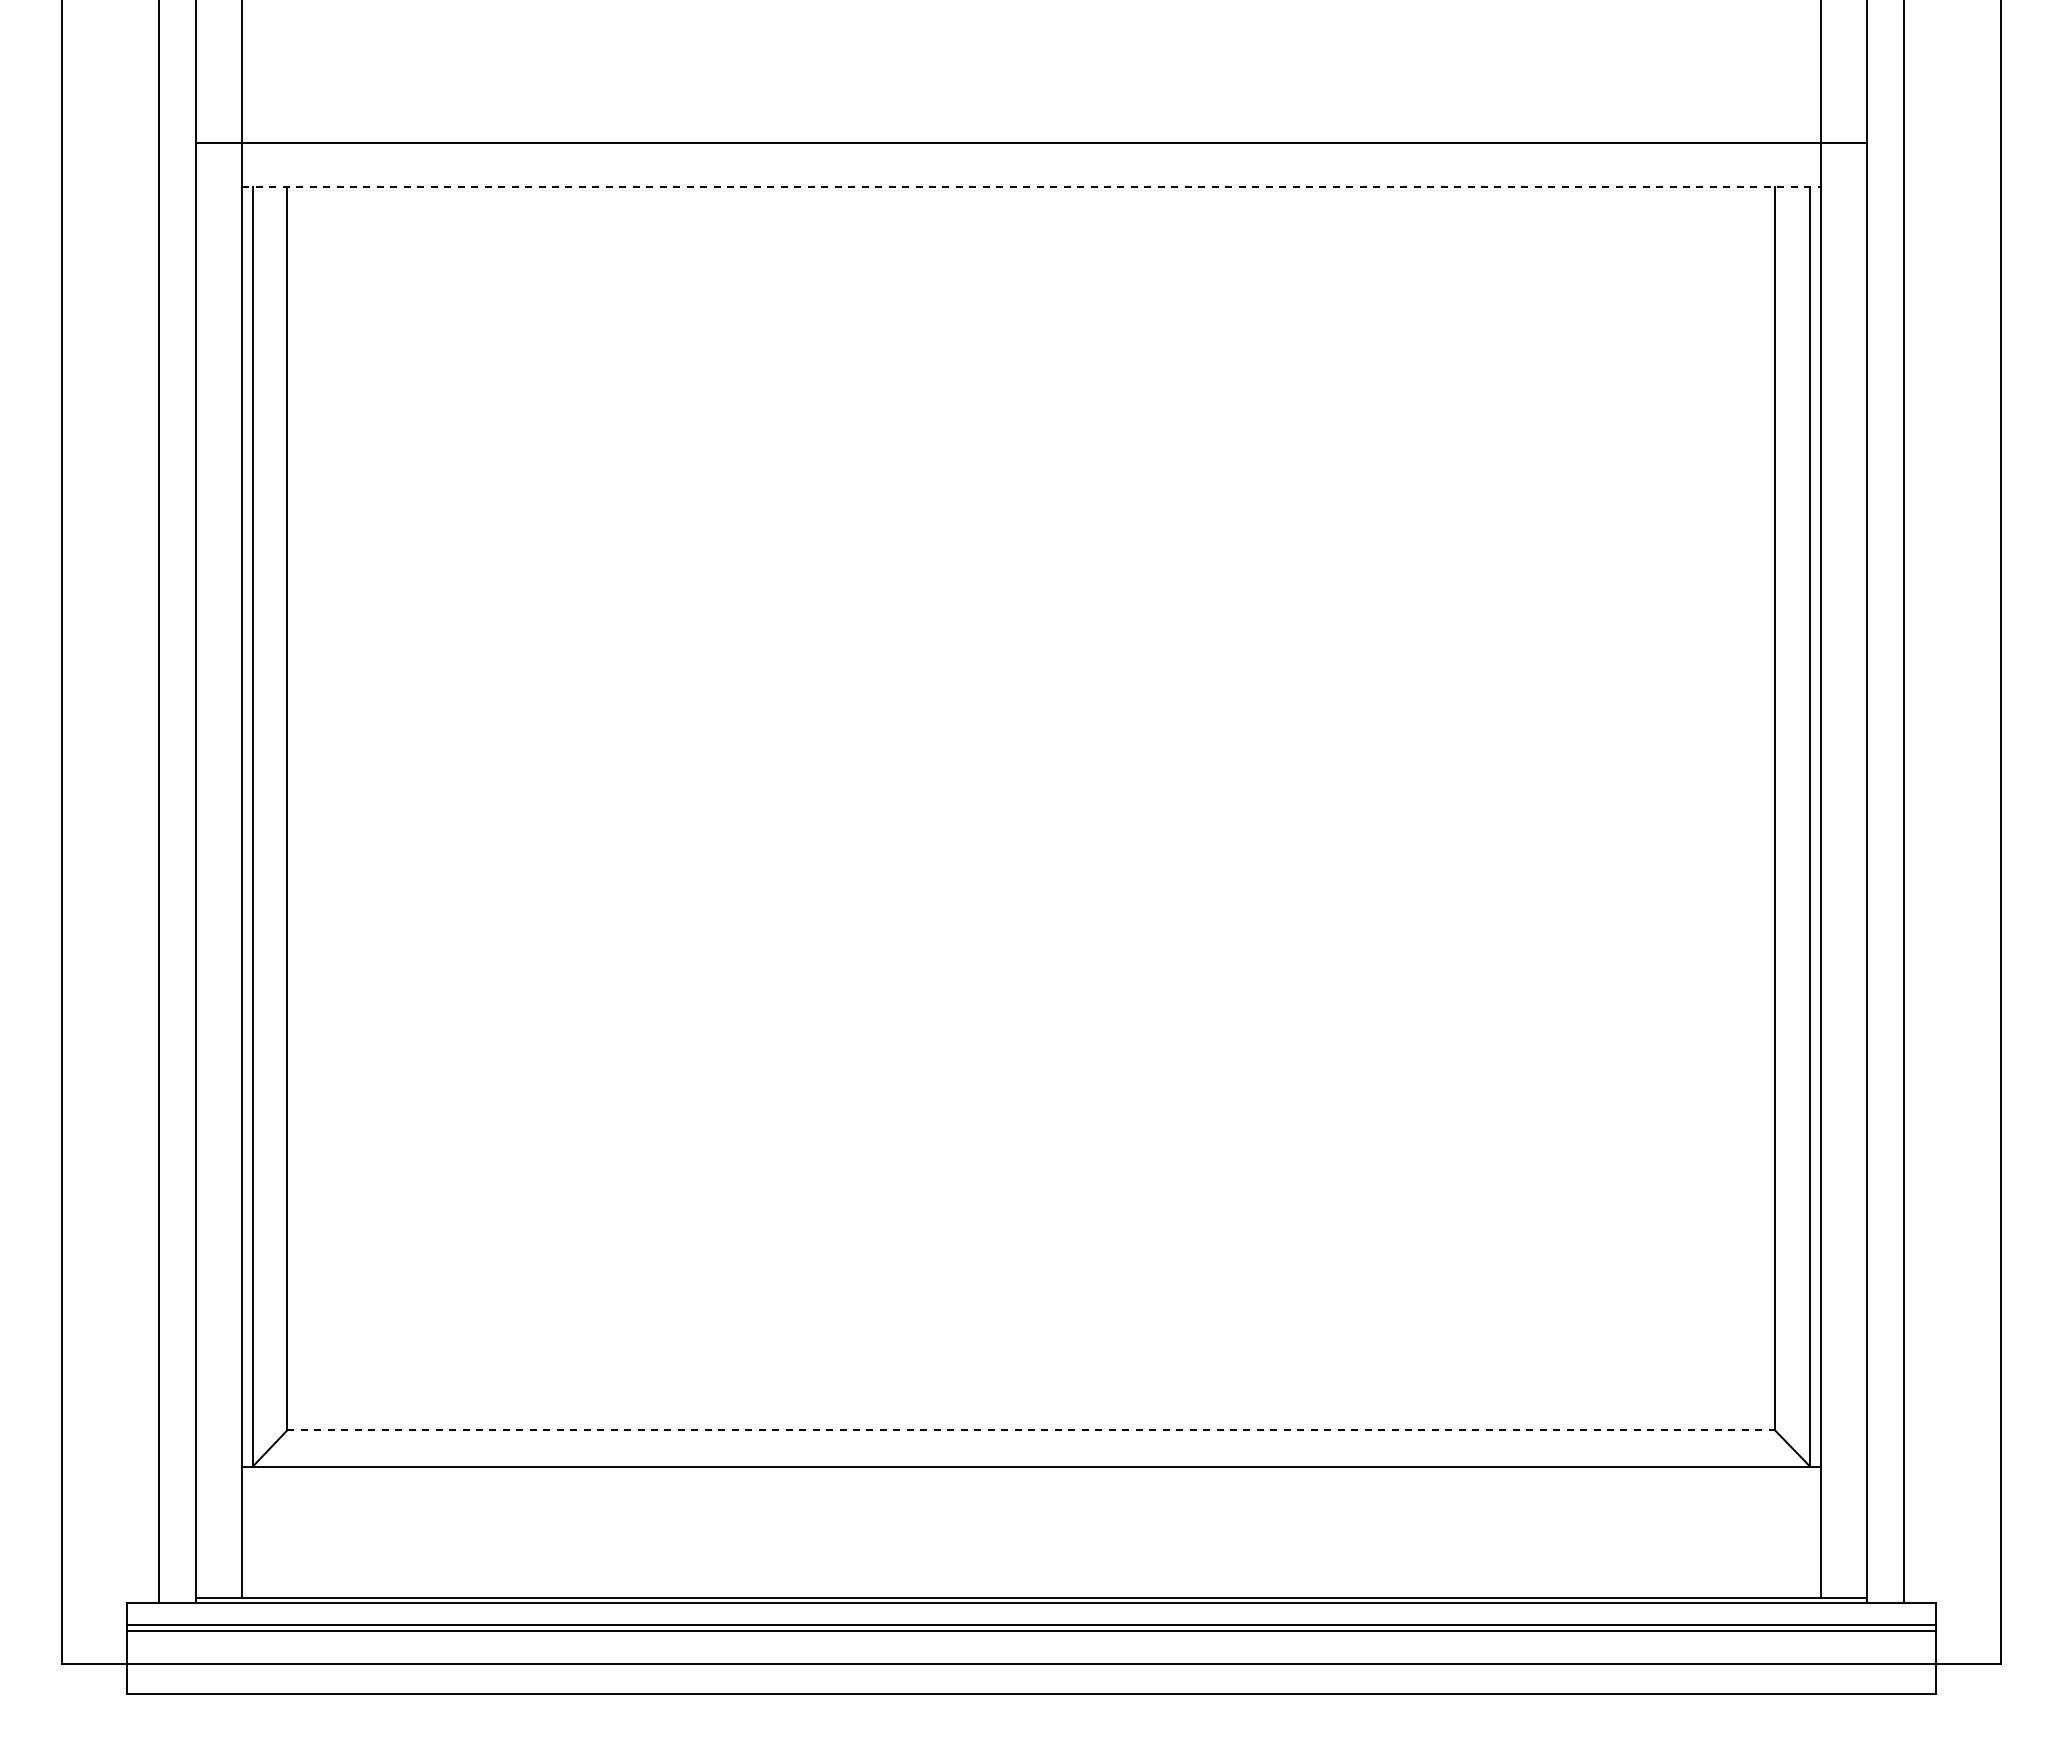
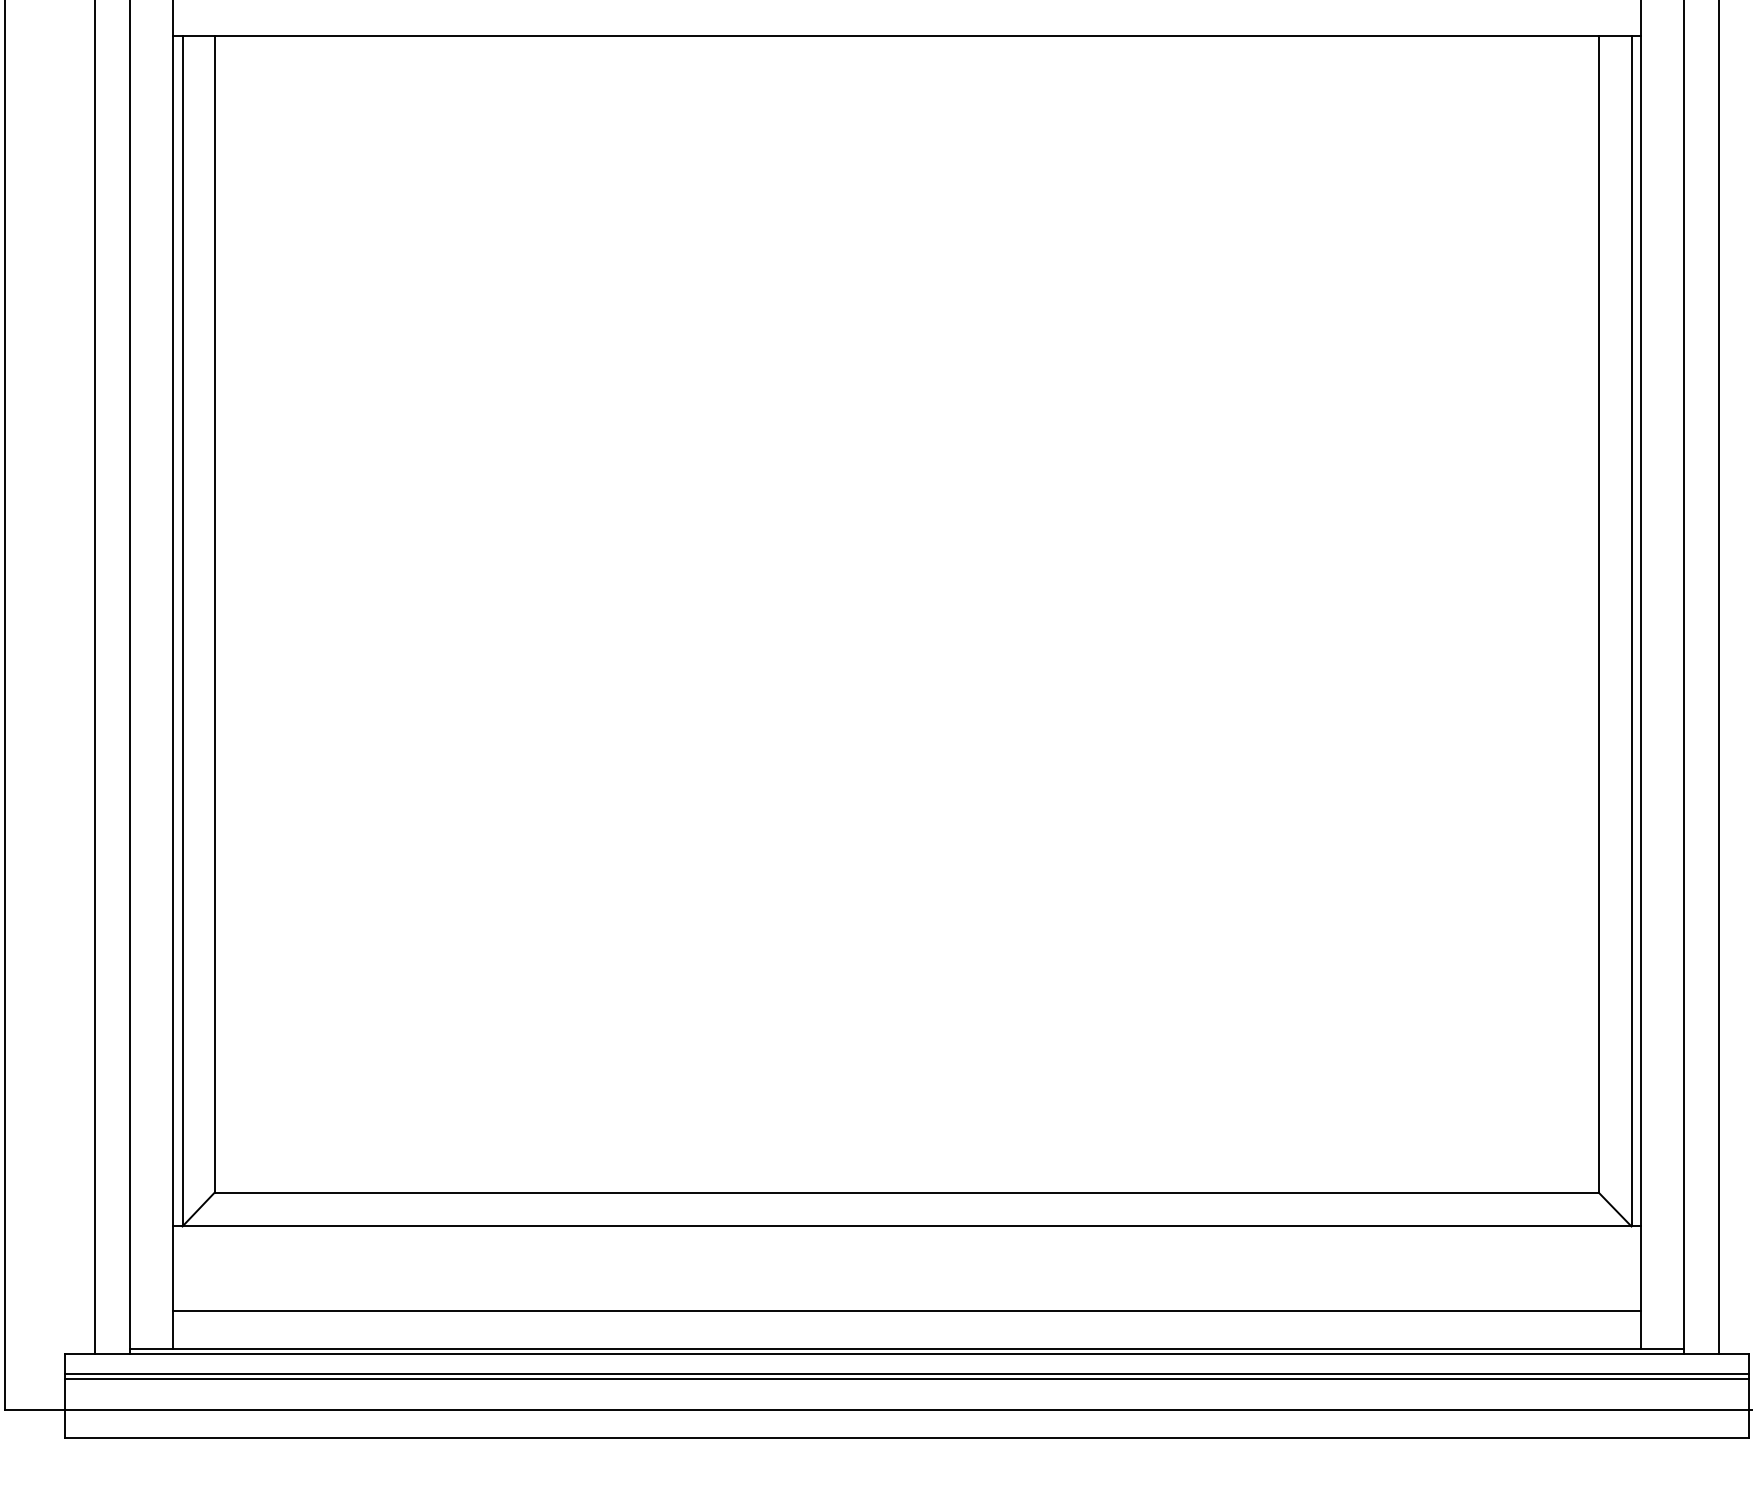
line: (1031, 187) -> (907, 36), dashed -> solid
line: (1031, 1430) -> (907, 1192), dashed -> solid
line: (1031, 1557) -> (907, 1311), added

